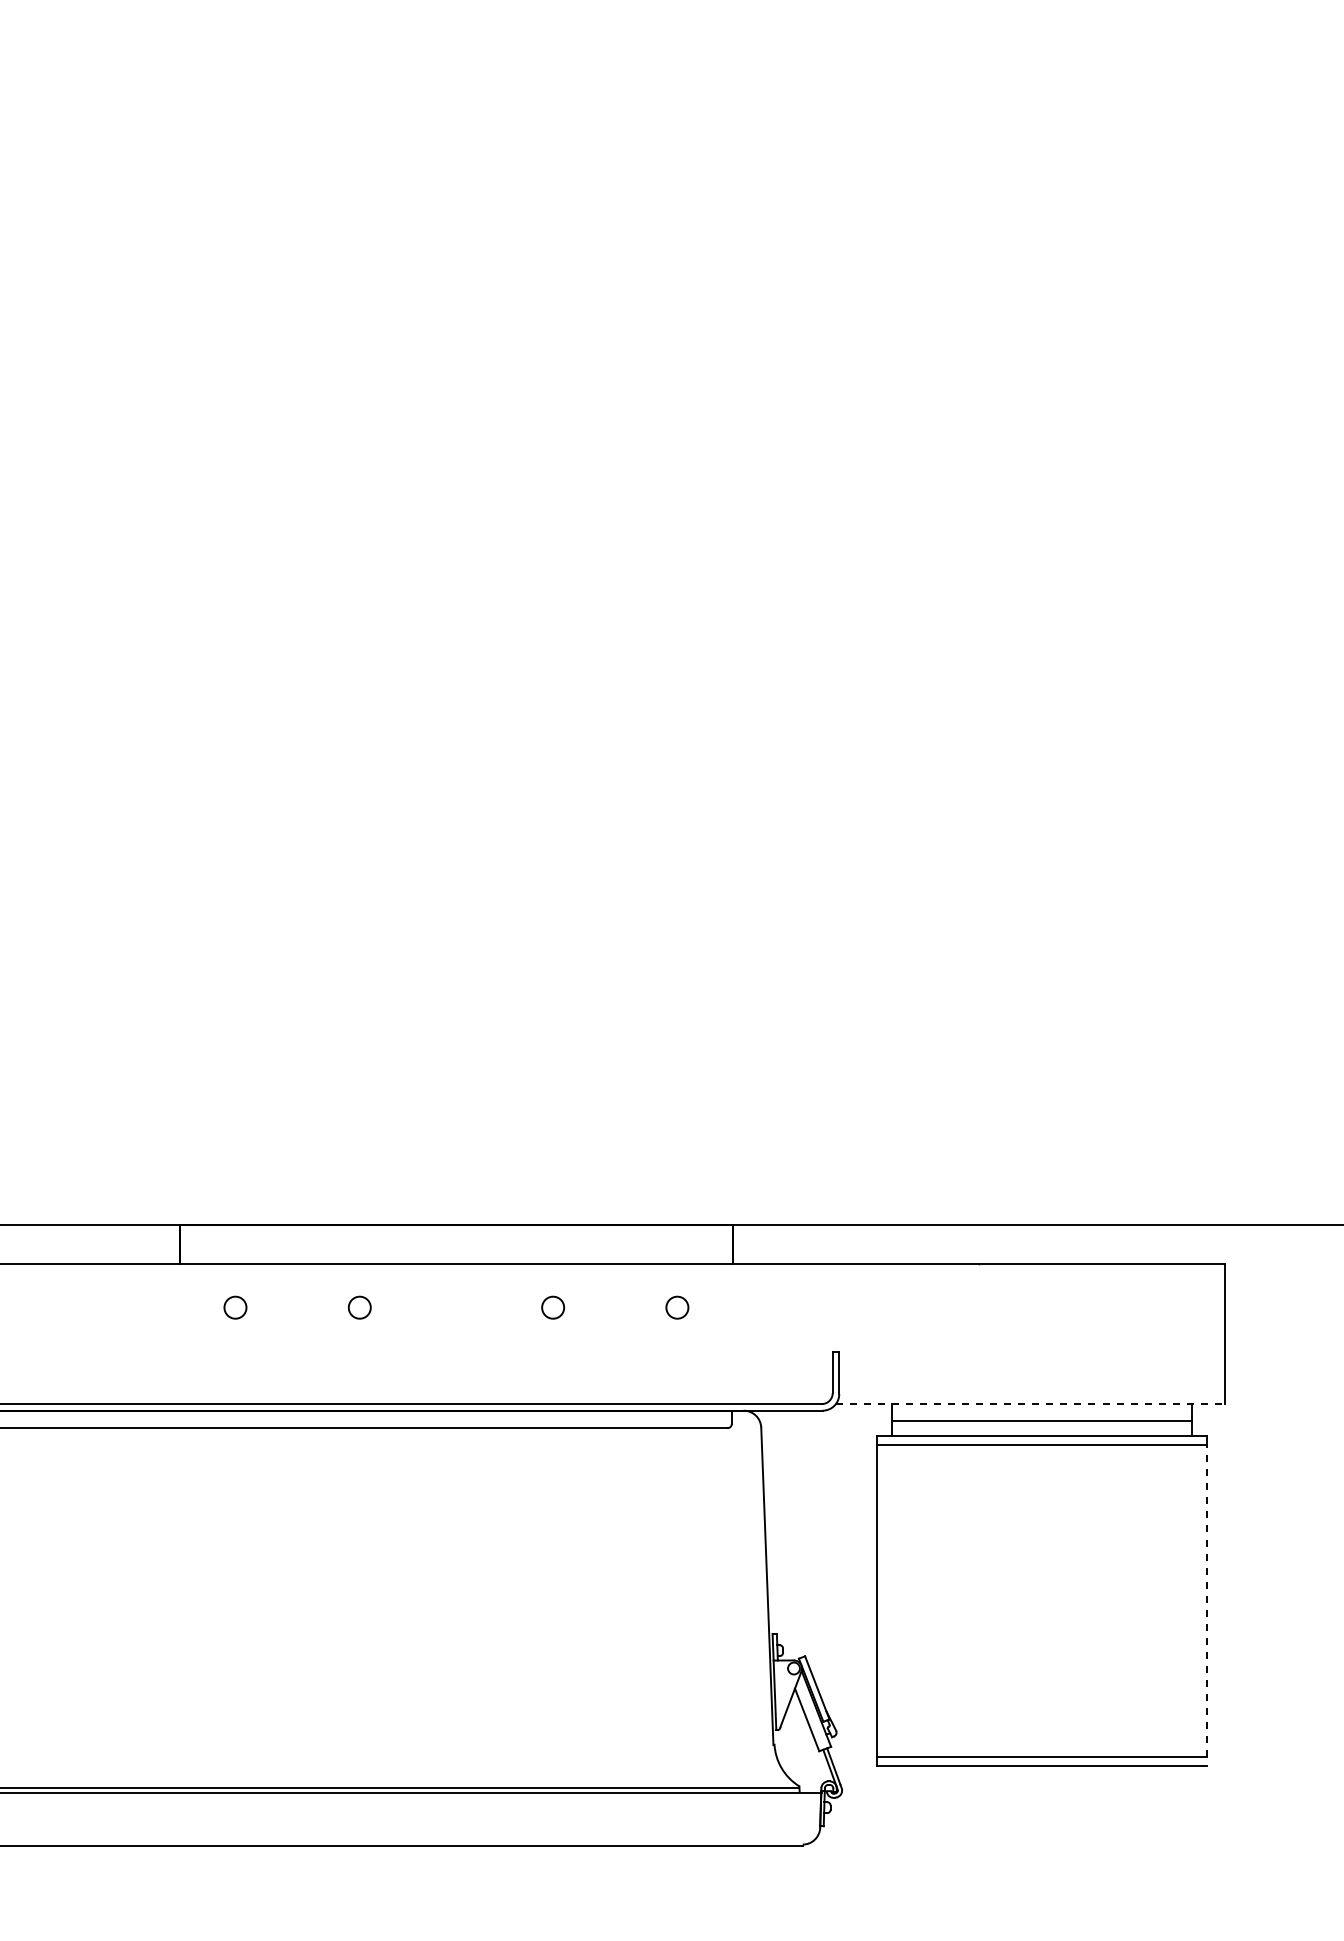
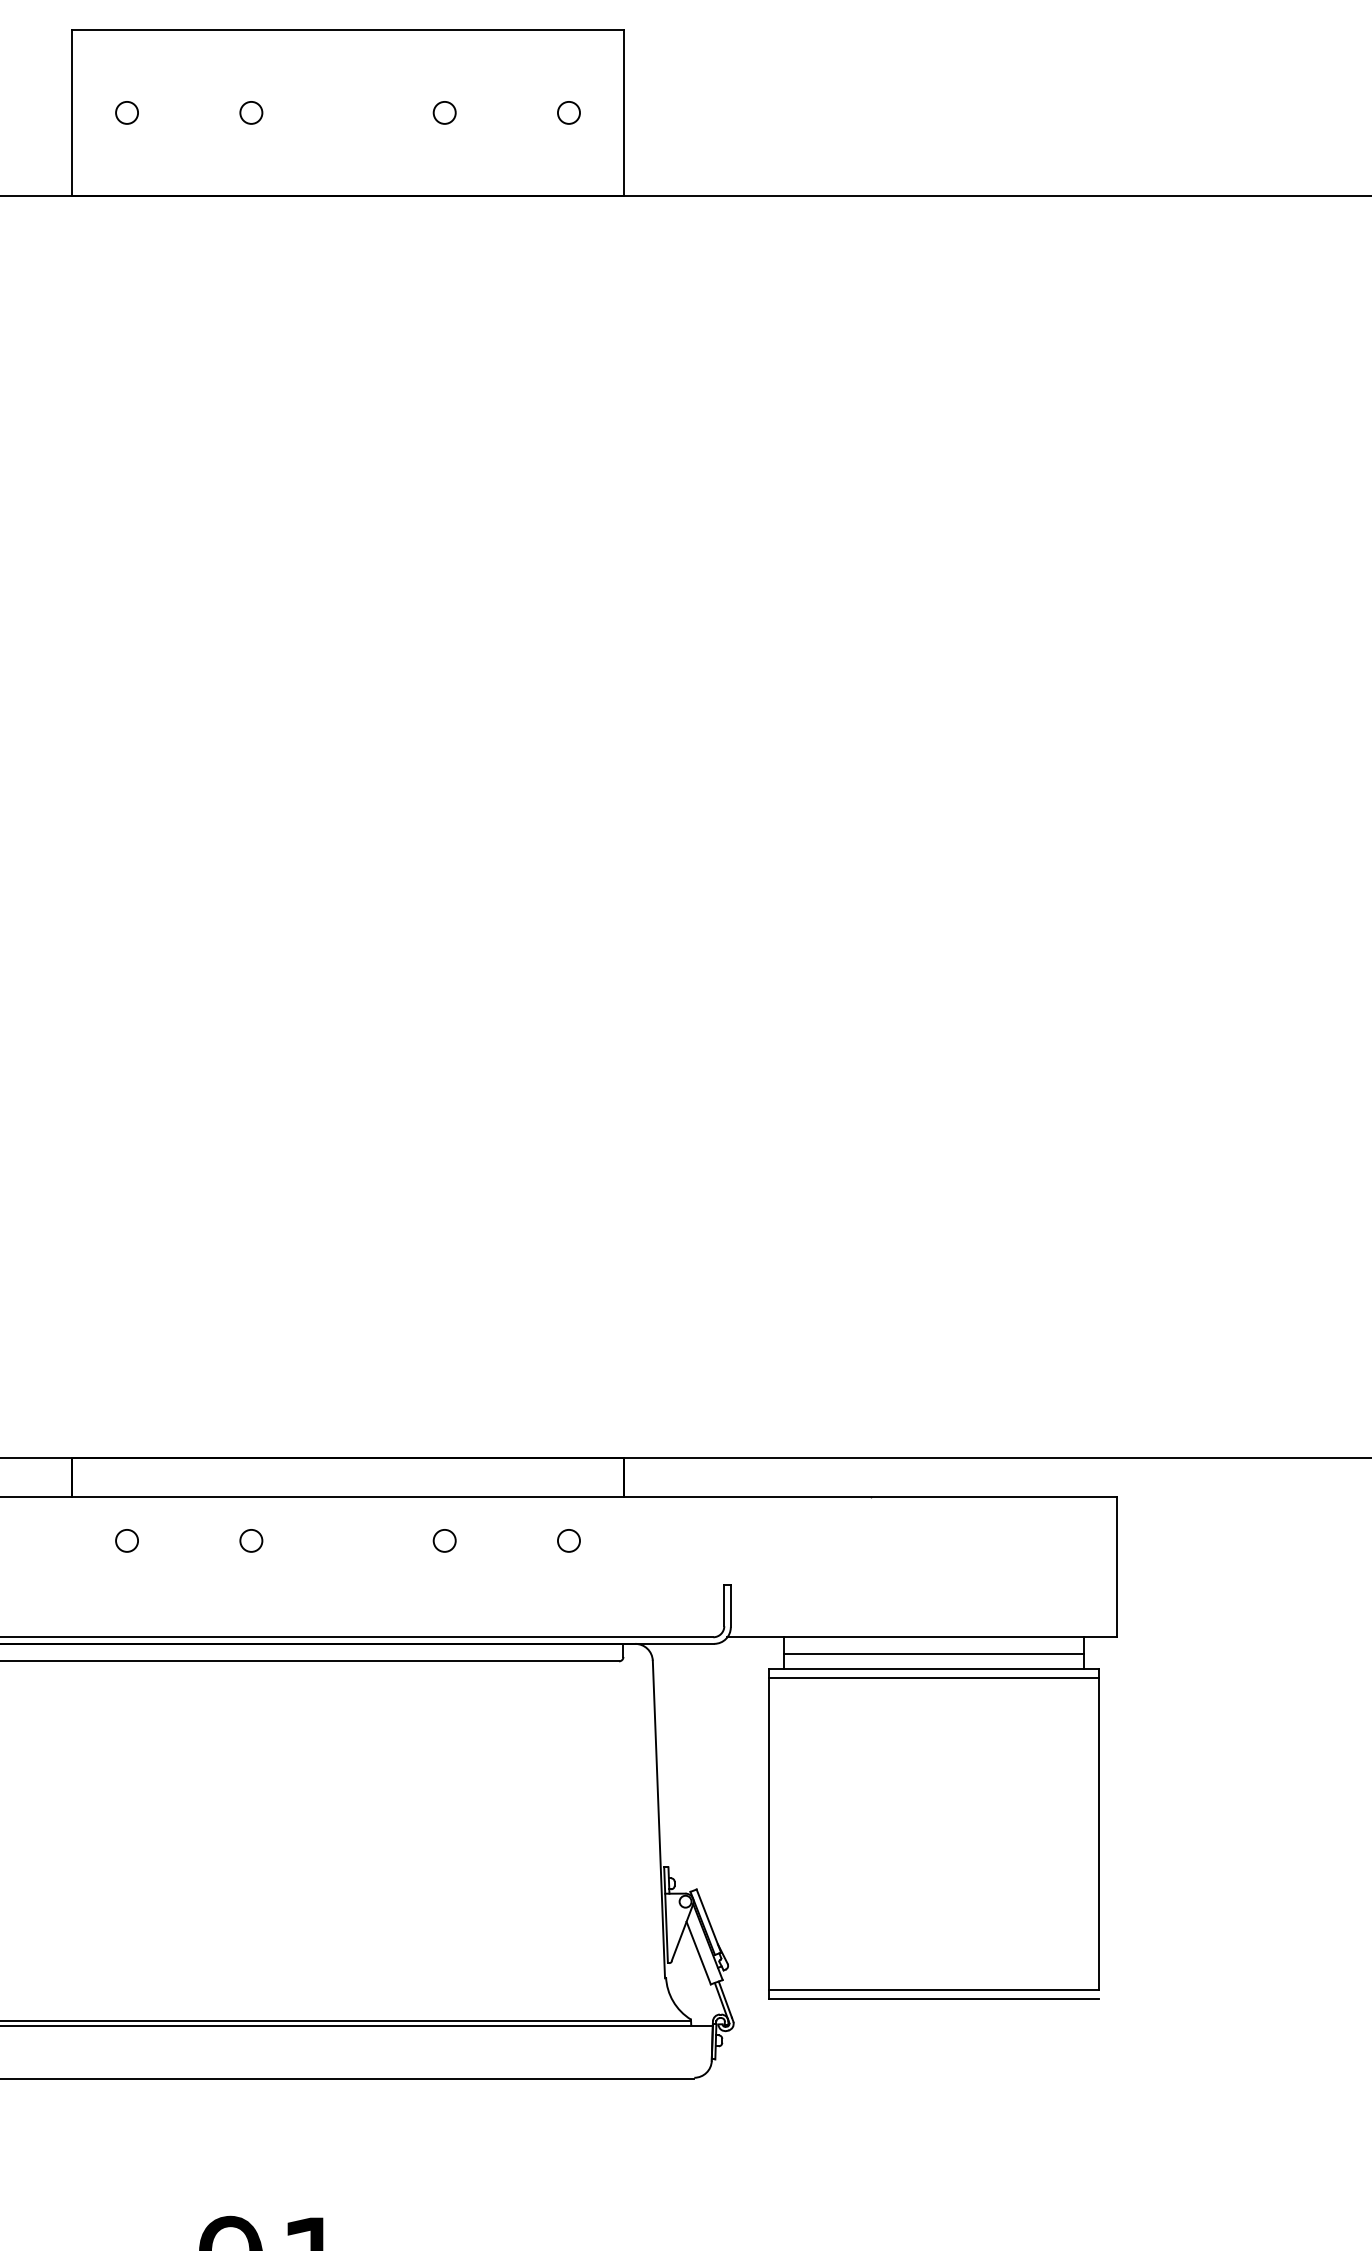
line: (1030, 1404) -> (922, 1637), dashed -> solid
line: (1206, 1601) -> (1098, 1834), dashed -> solid

